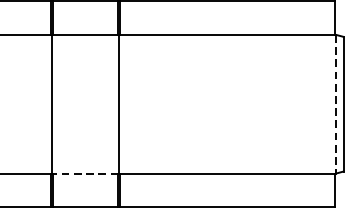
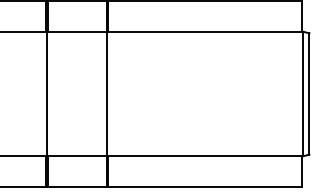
line: (335, 104) -> (302, 94), dashed -> solid
line: (86, 173) -> (77, 156), dashed -> solid

